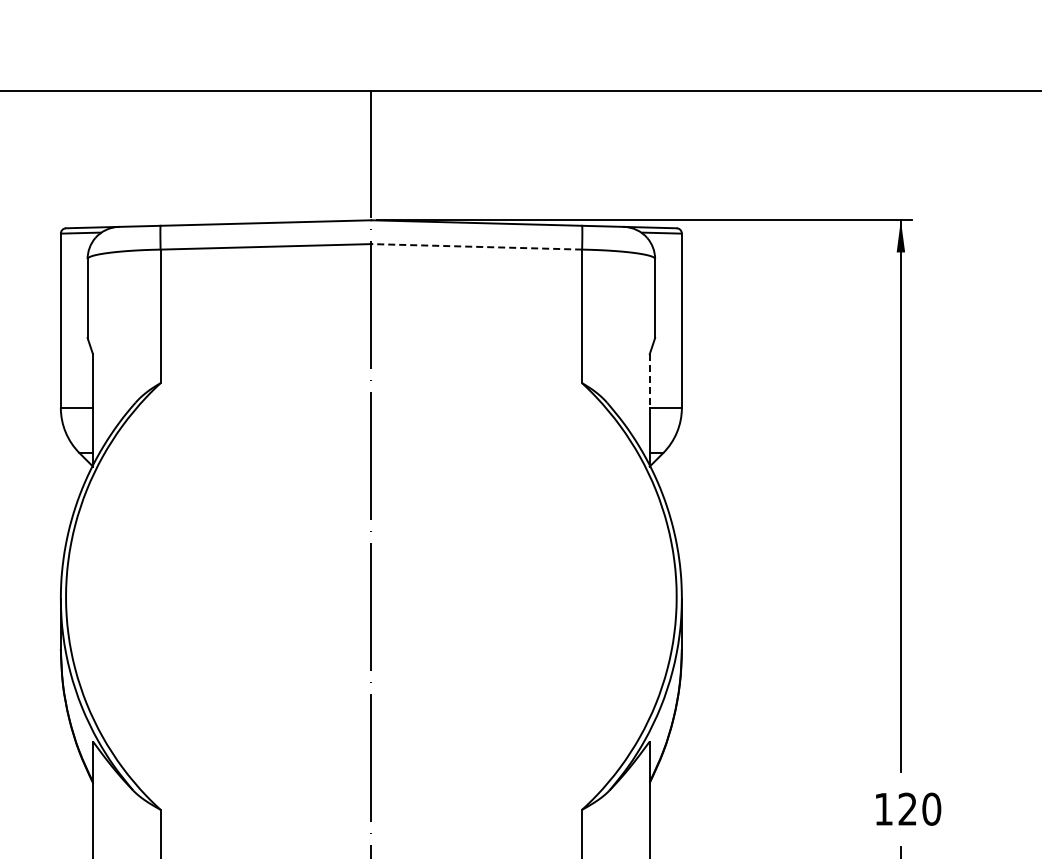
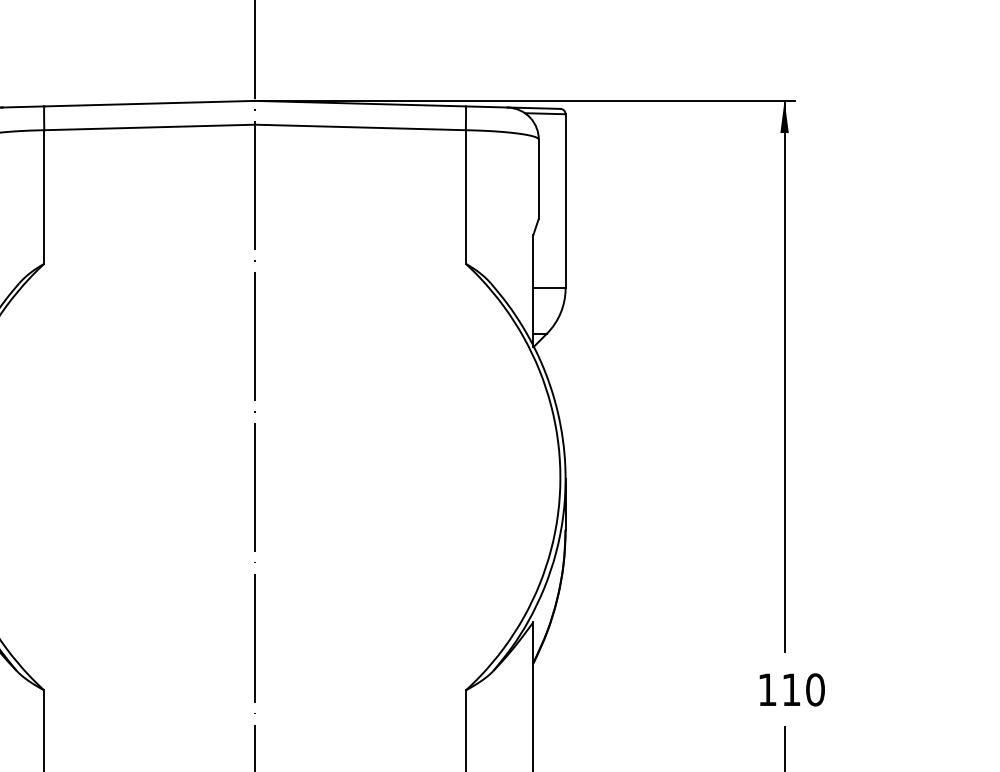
line: (476, 246) -> (360, 127), dashed -> solid
line: (649, 380) -> (533, 261), dashed -> solid
text: (907, 808) -> (791, 689), 120 -> 110

